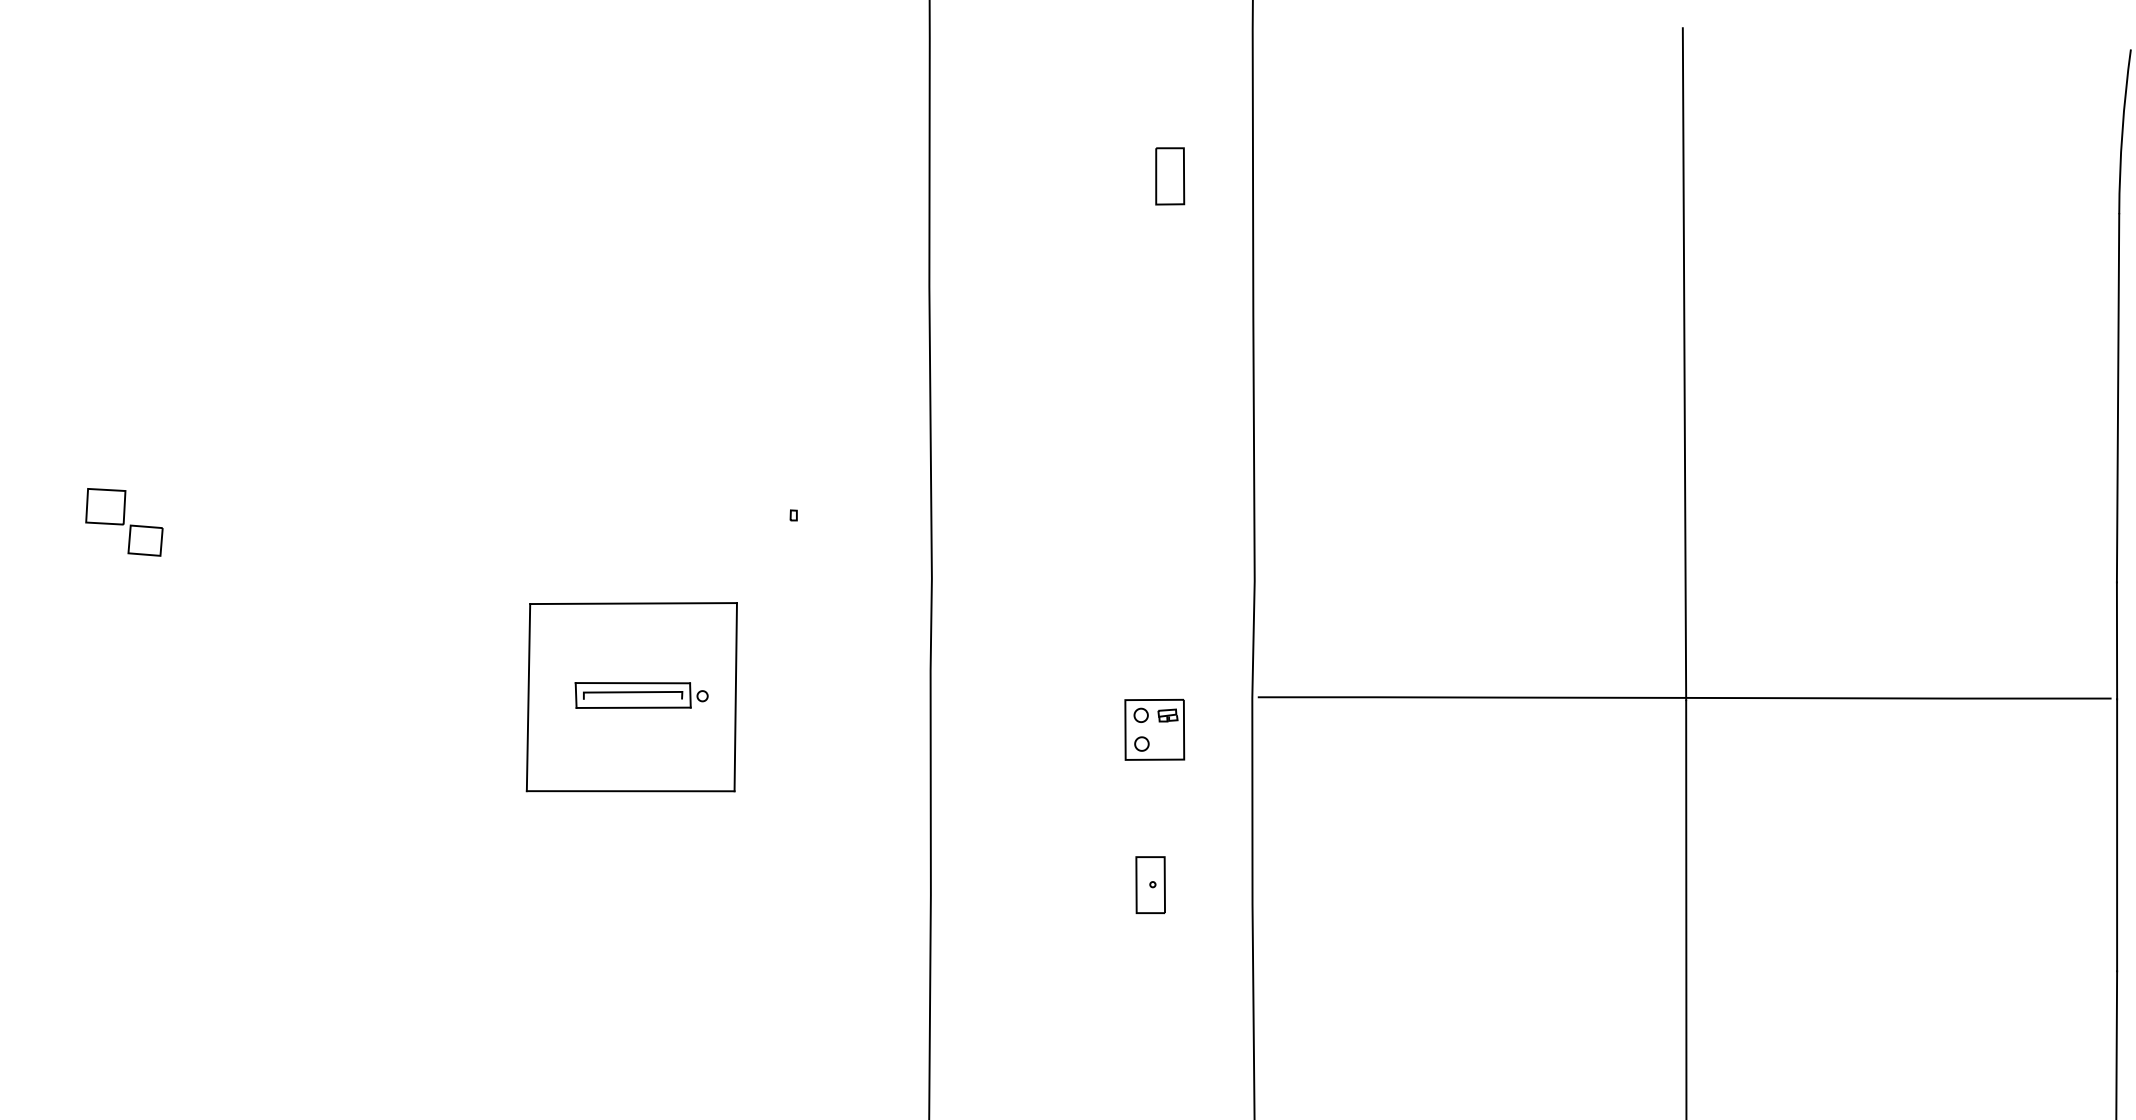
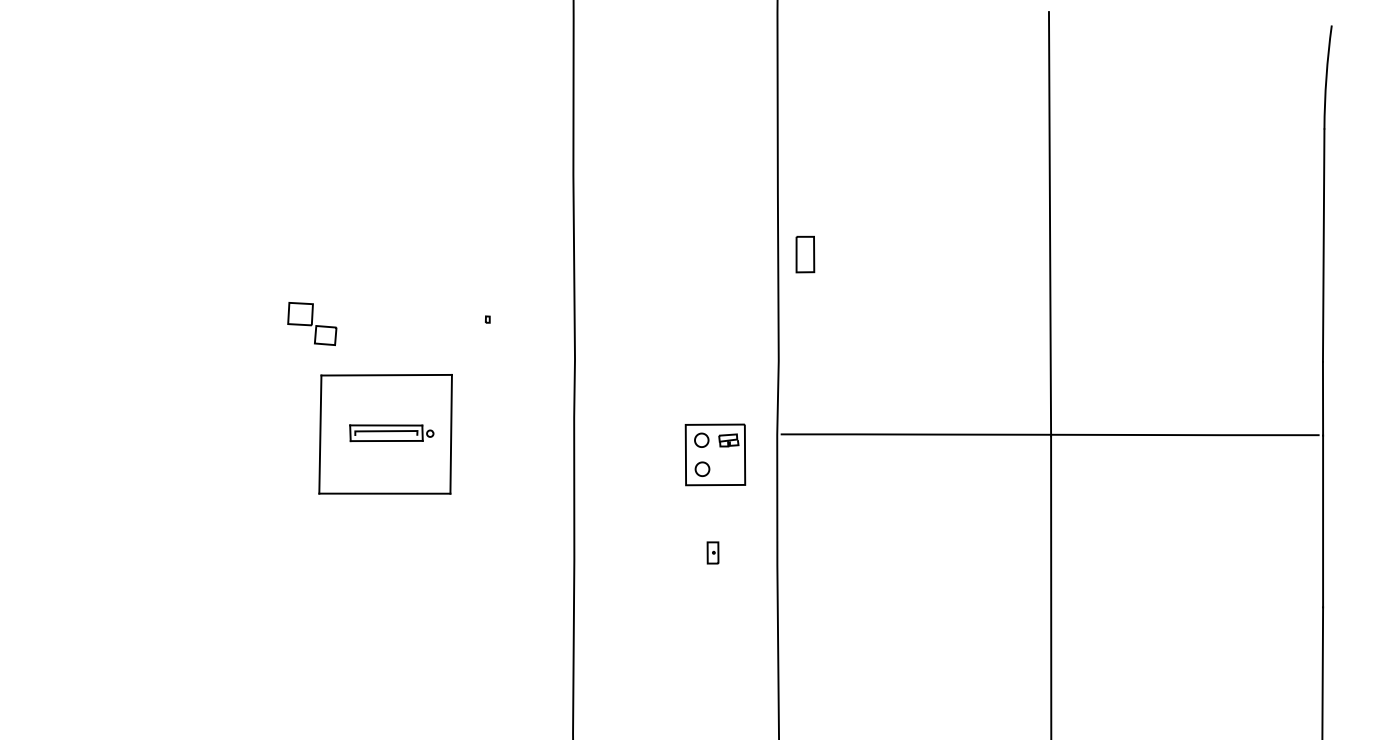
part: (1170, 176) -> (805, 254), moved
part: (124, 521) -> (312, 323), moved
part: (1154, 729) -> (715, 454), size x1.6
part: (1149, 884) -> (712, 552), size x0.6

